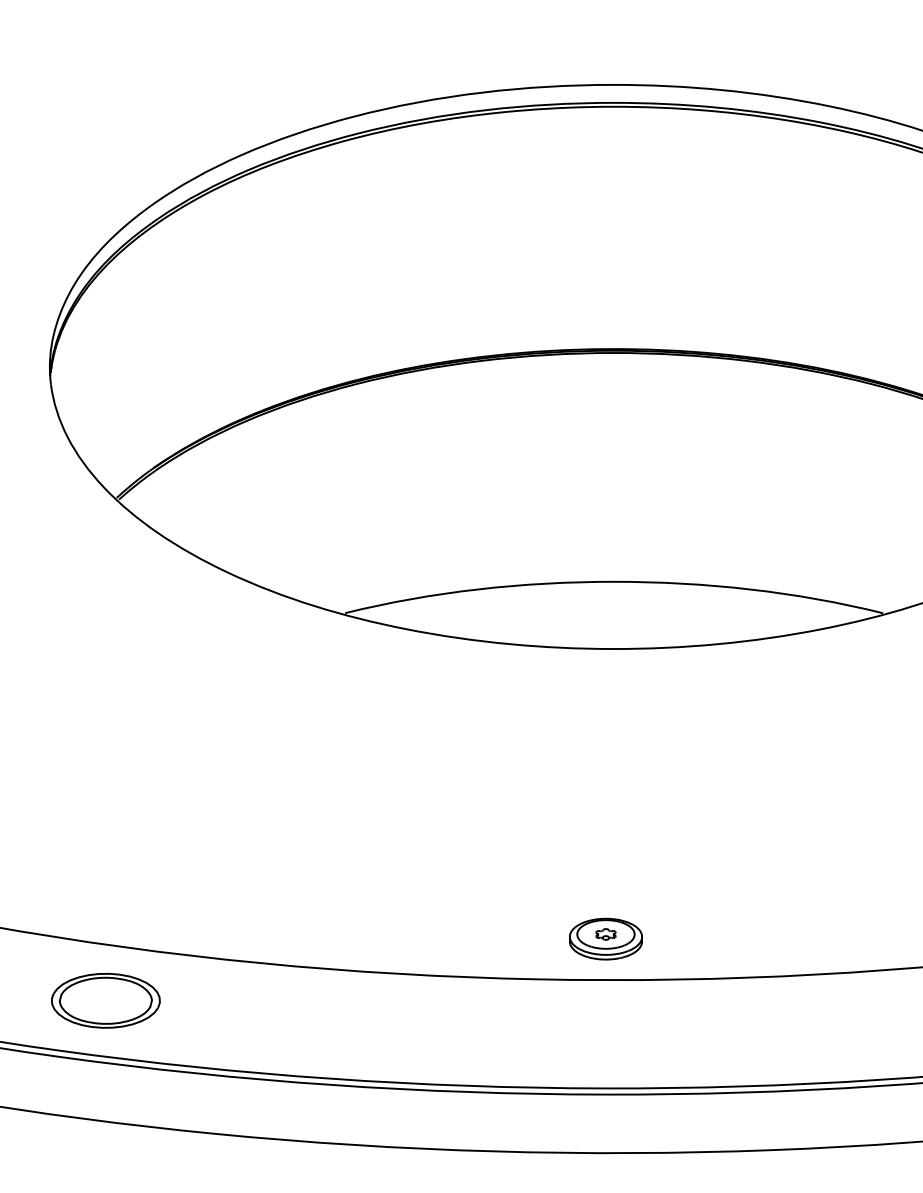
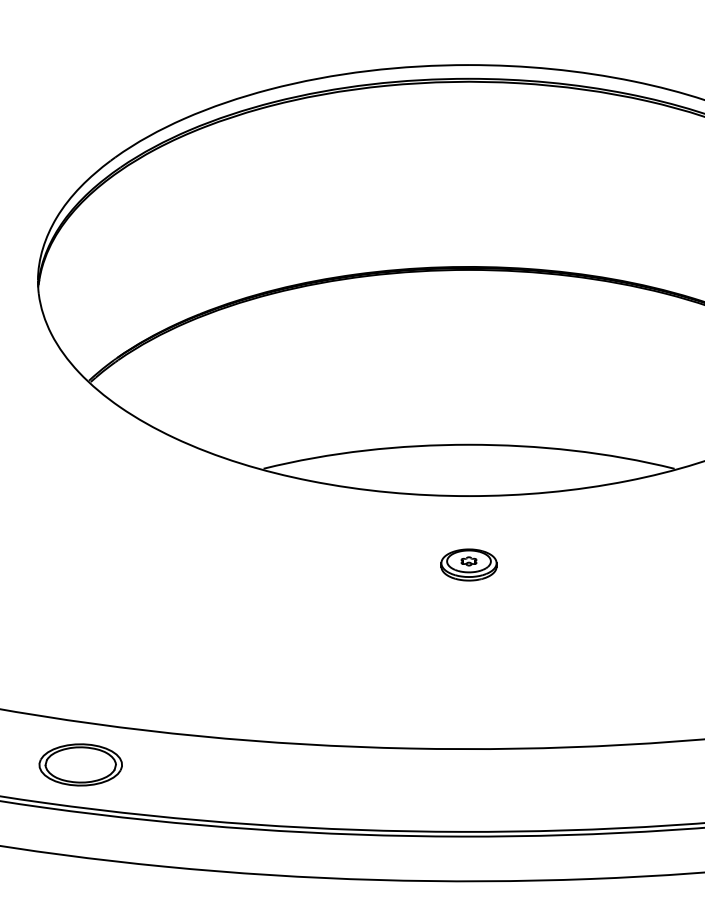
part: (605, 938) -> (468, 564), moved

